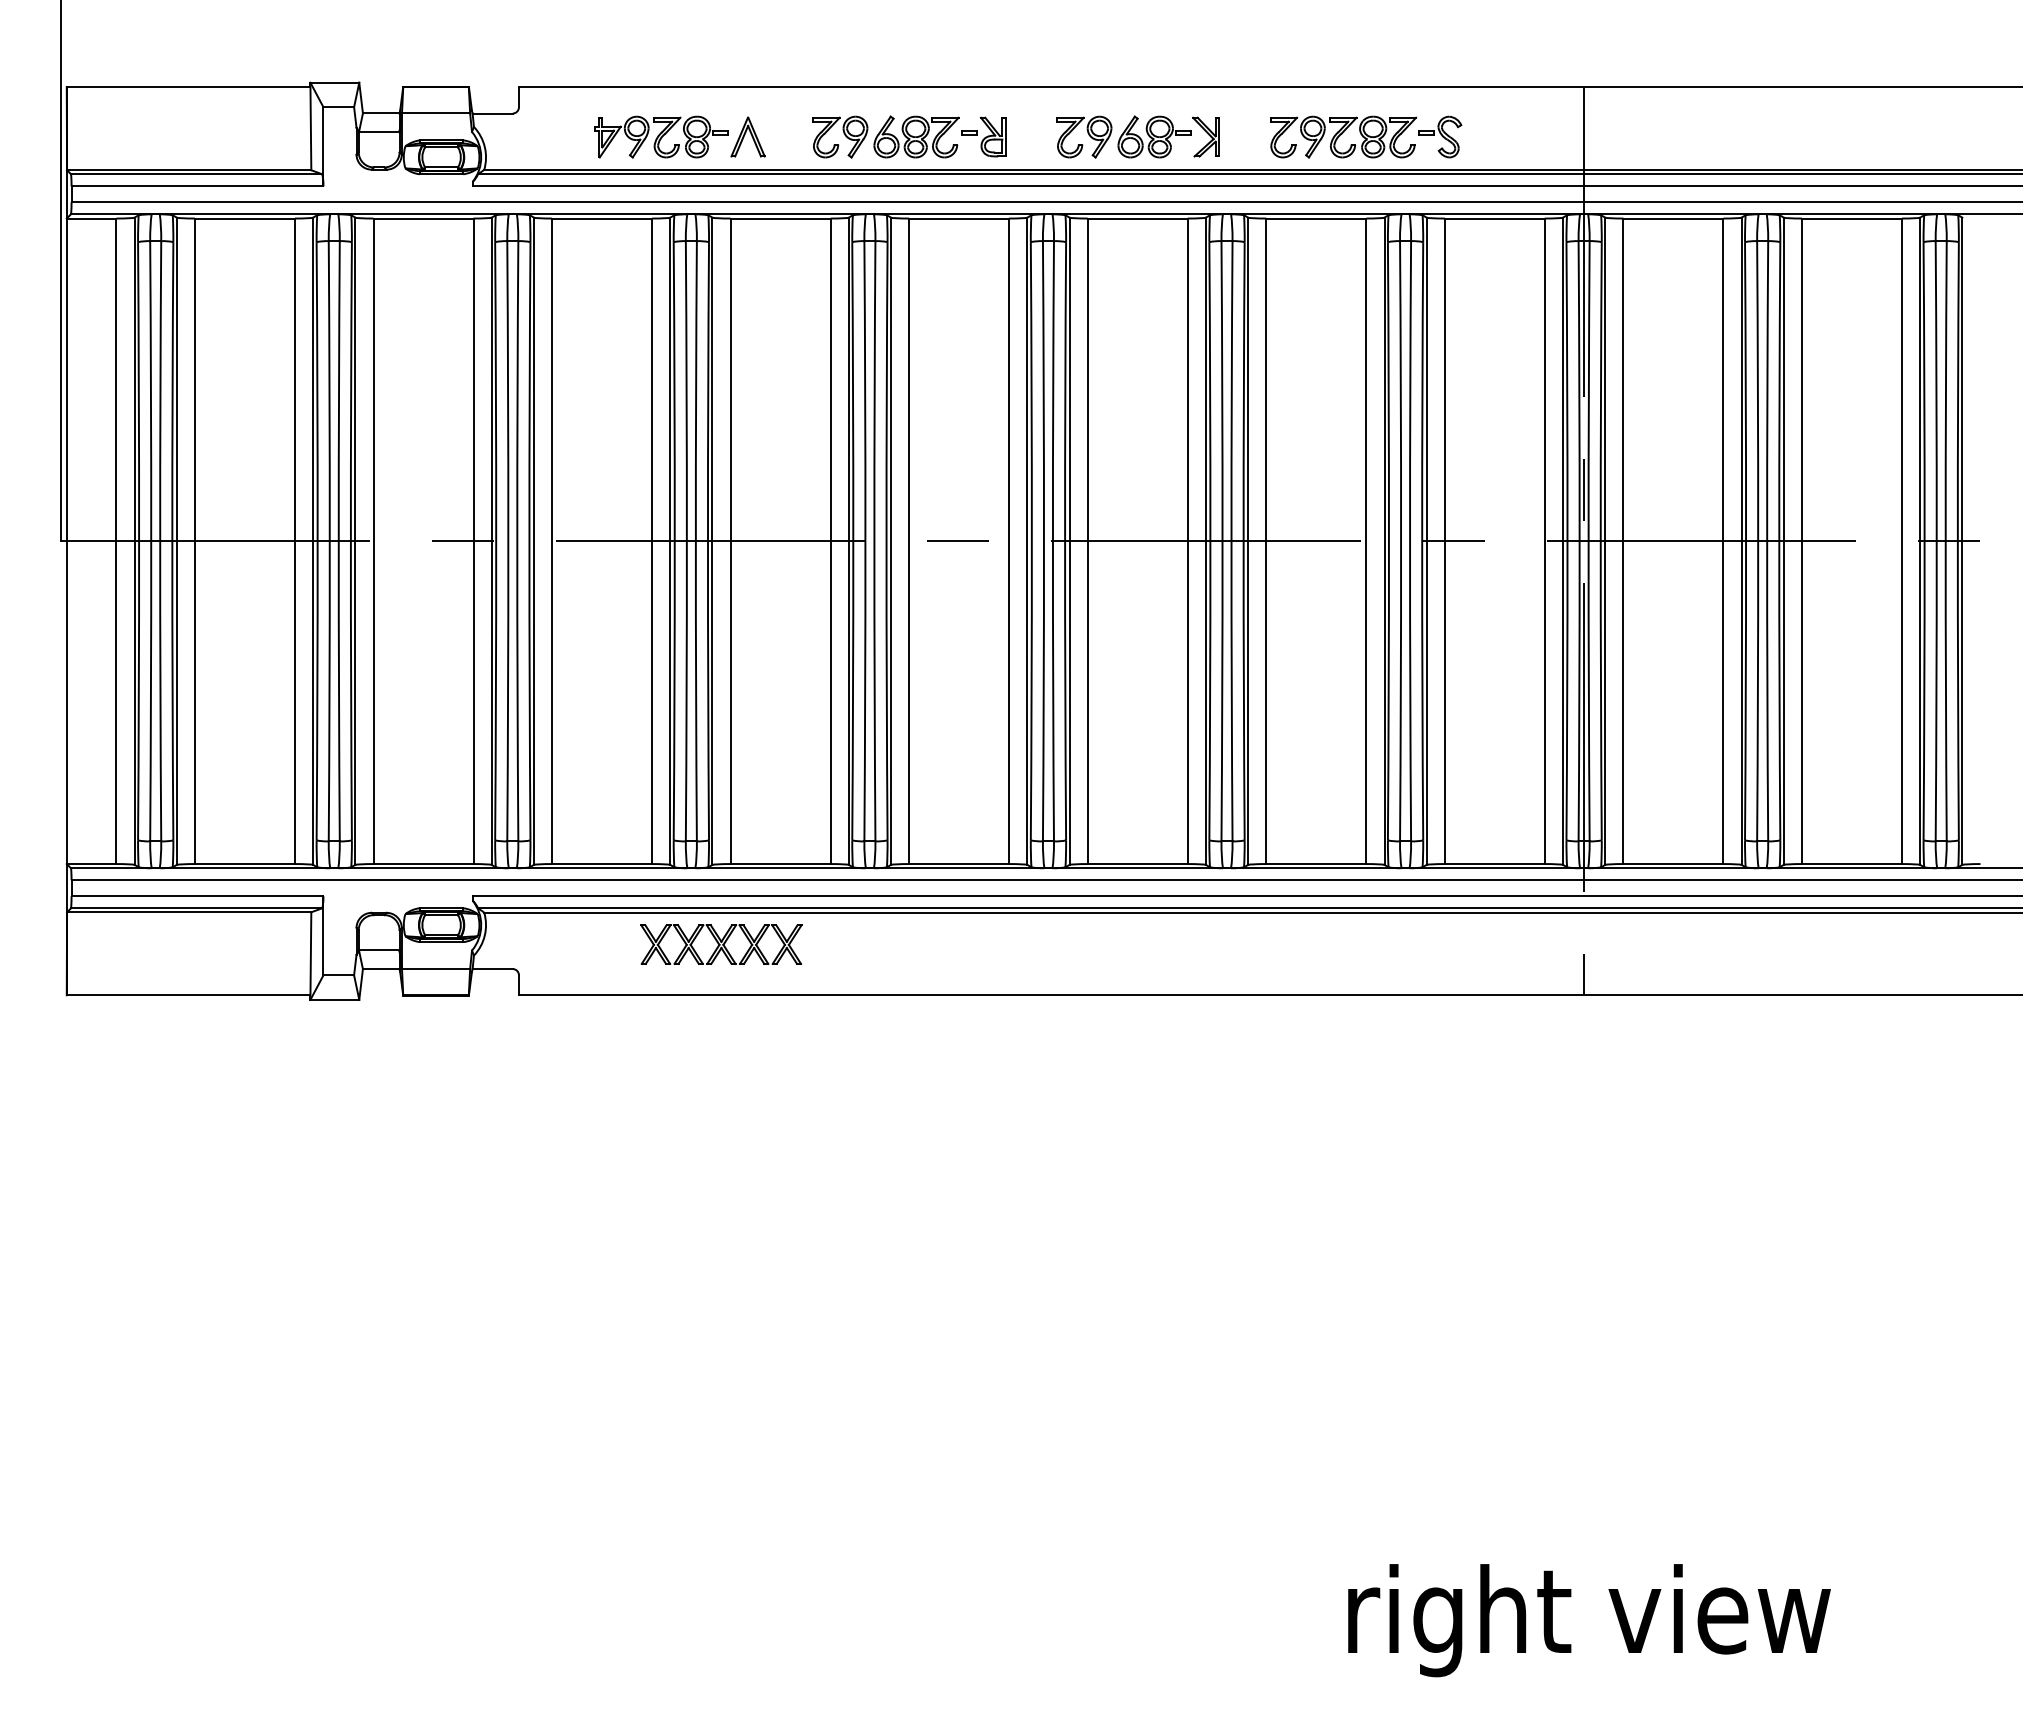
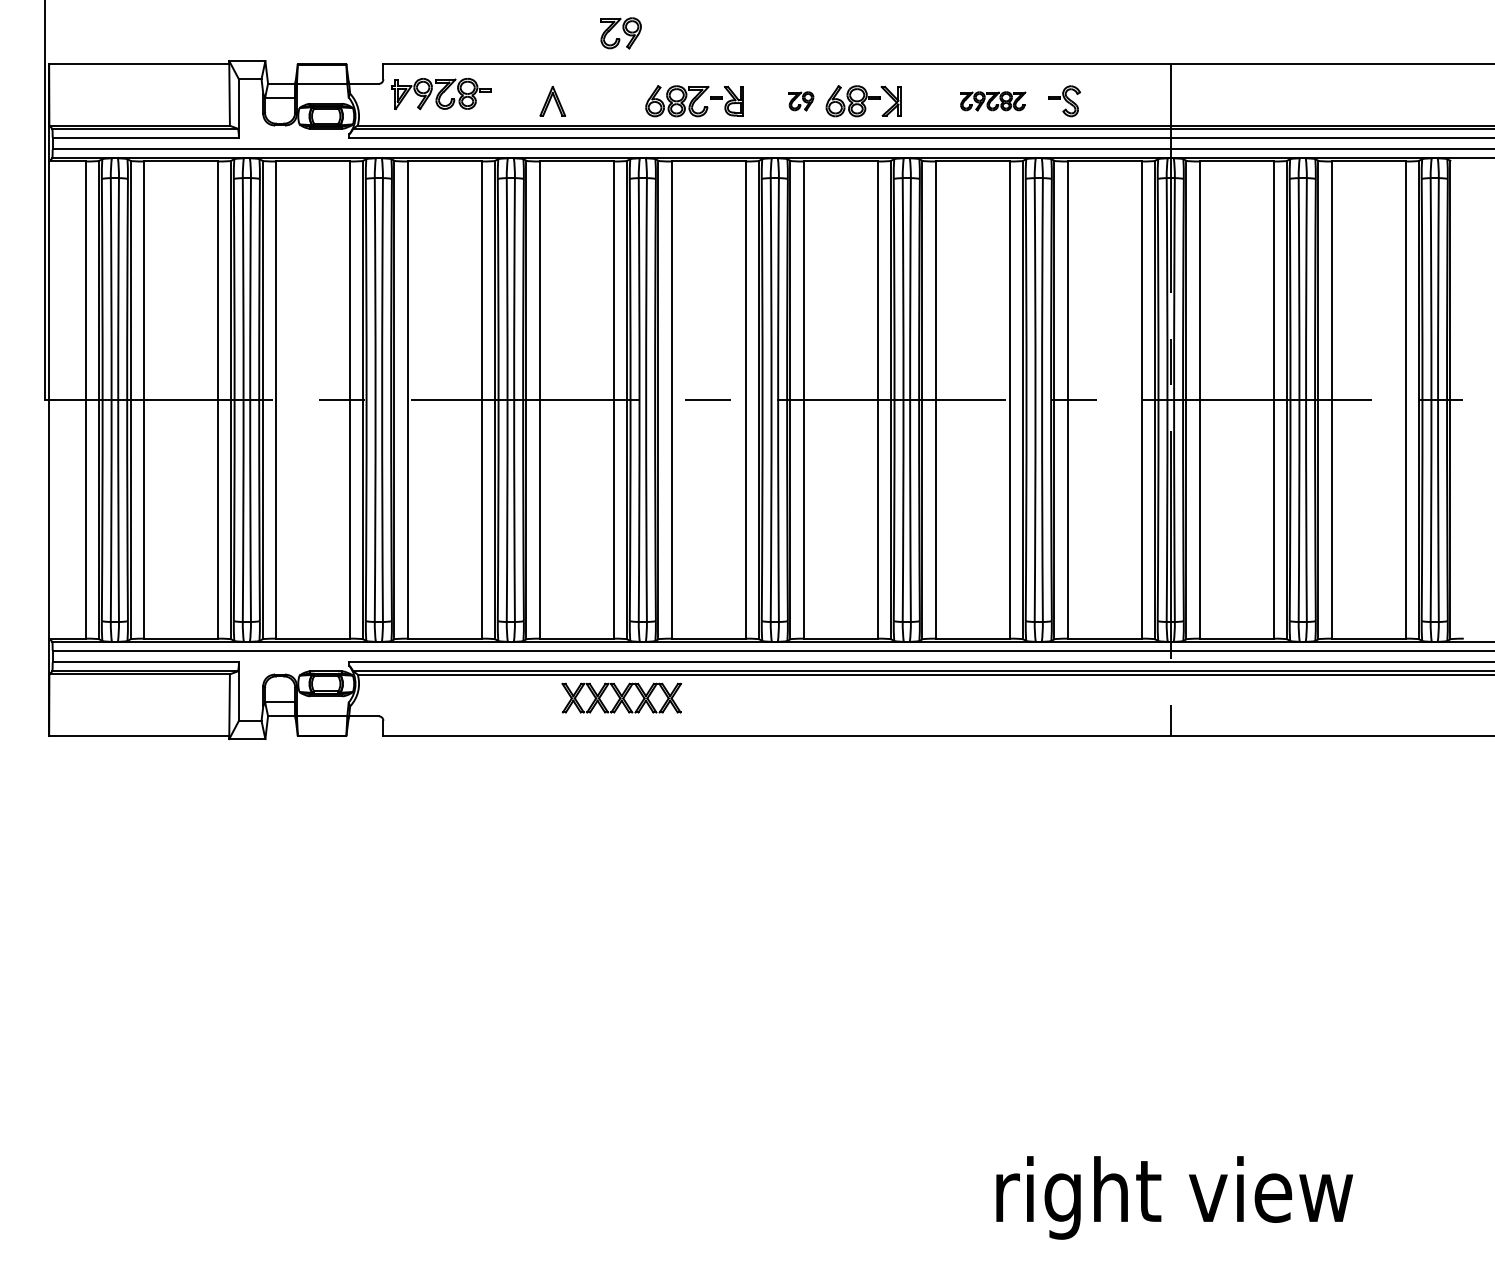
part: (661, 136) -> (441, 93), moved
part: (840, 136) -> (621, 32), moved
part: (1084, 136) -> (801, 100), size x0.6
part: (1343, 136) -> (992, 100), size x0.6
part: (721, 944) -> (621, 698), moved

